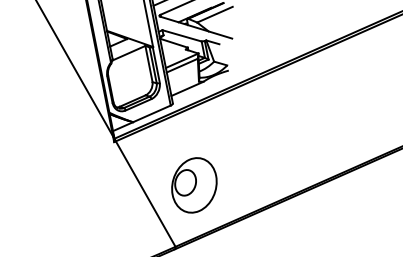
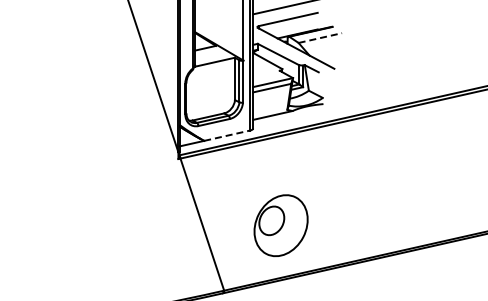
line: (215, 14) -> (320, 37), solid -> dashed
line: (152, 113) -> (227, 135), solid -> dashed
part: (193, 185) -> (280, 225), moved

